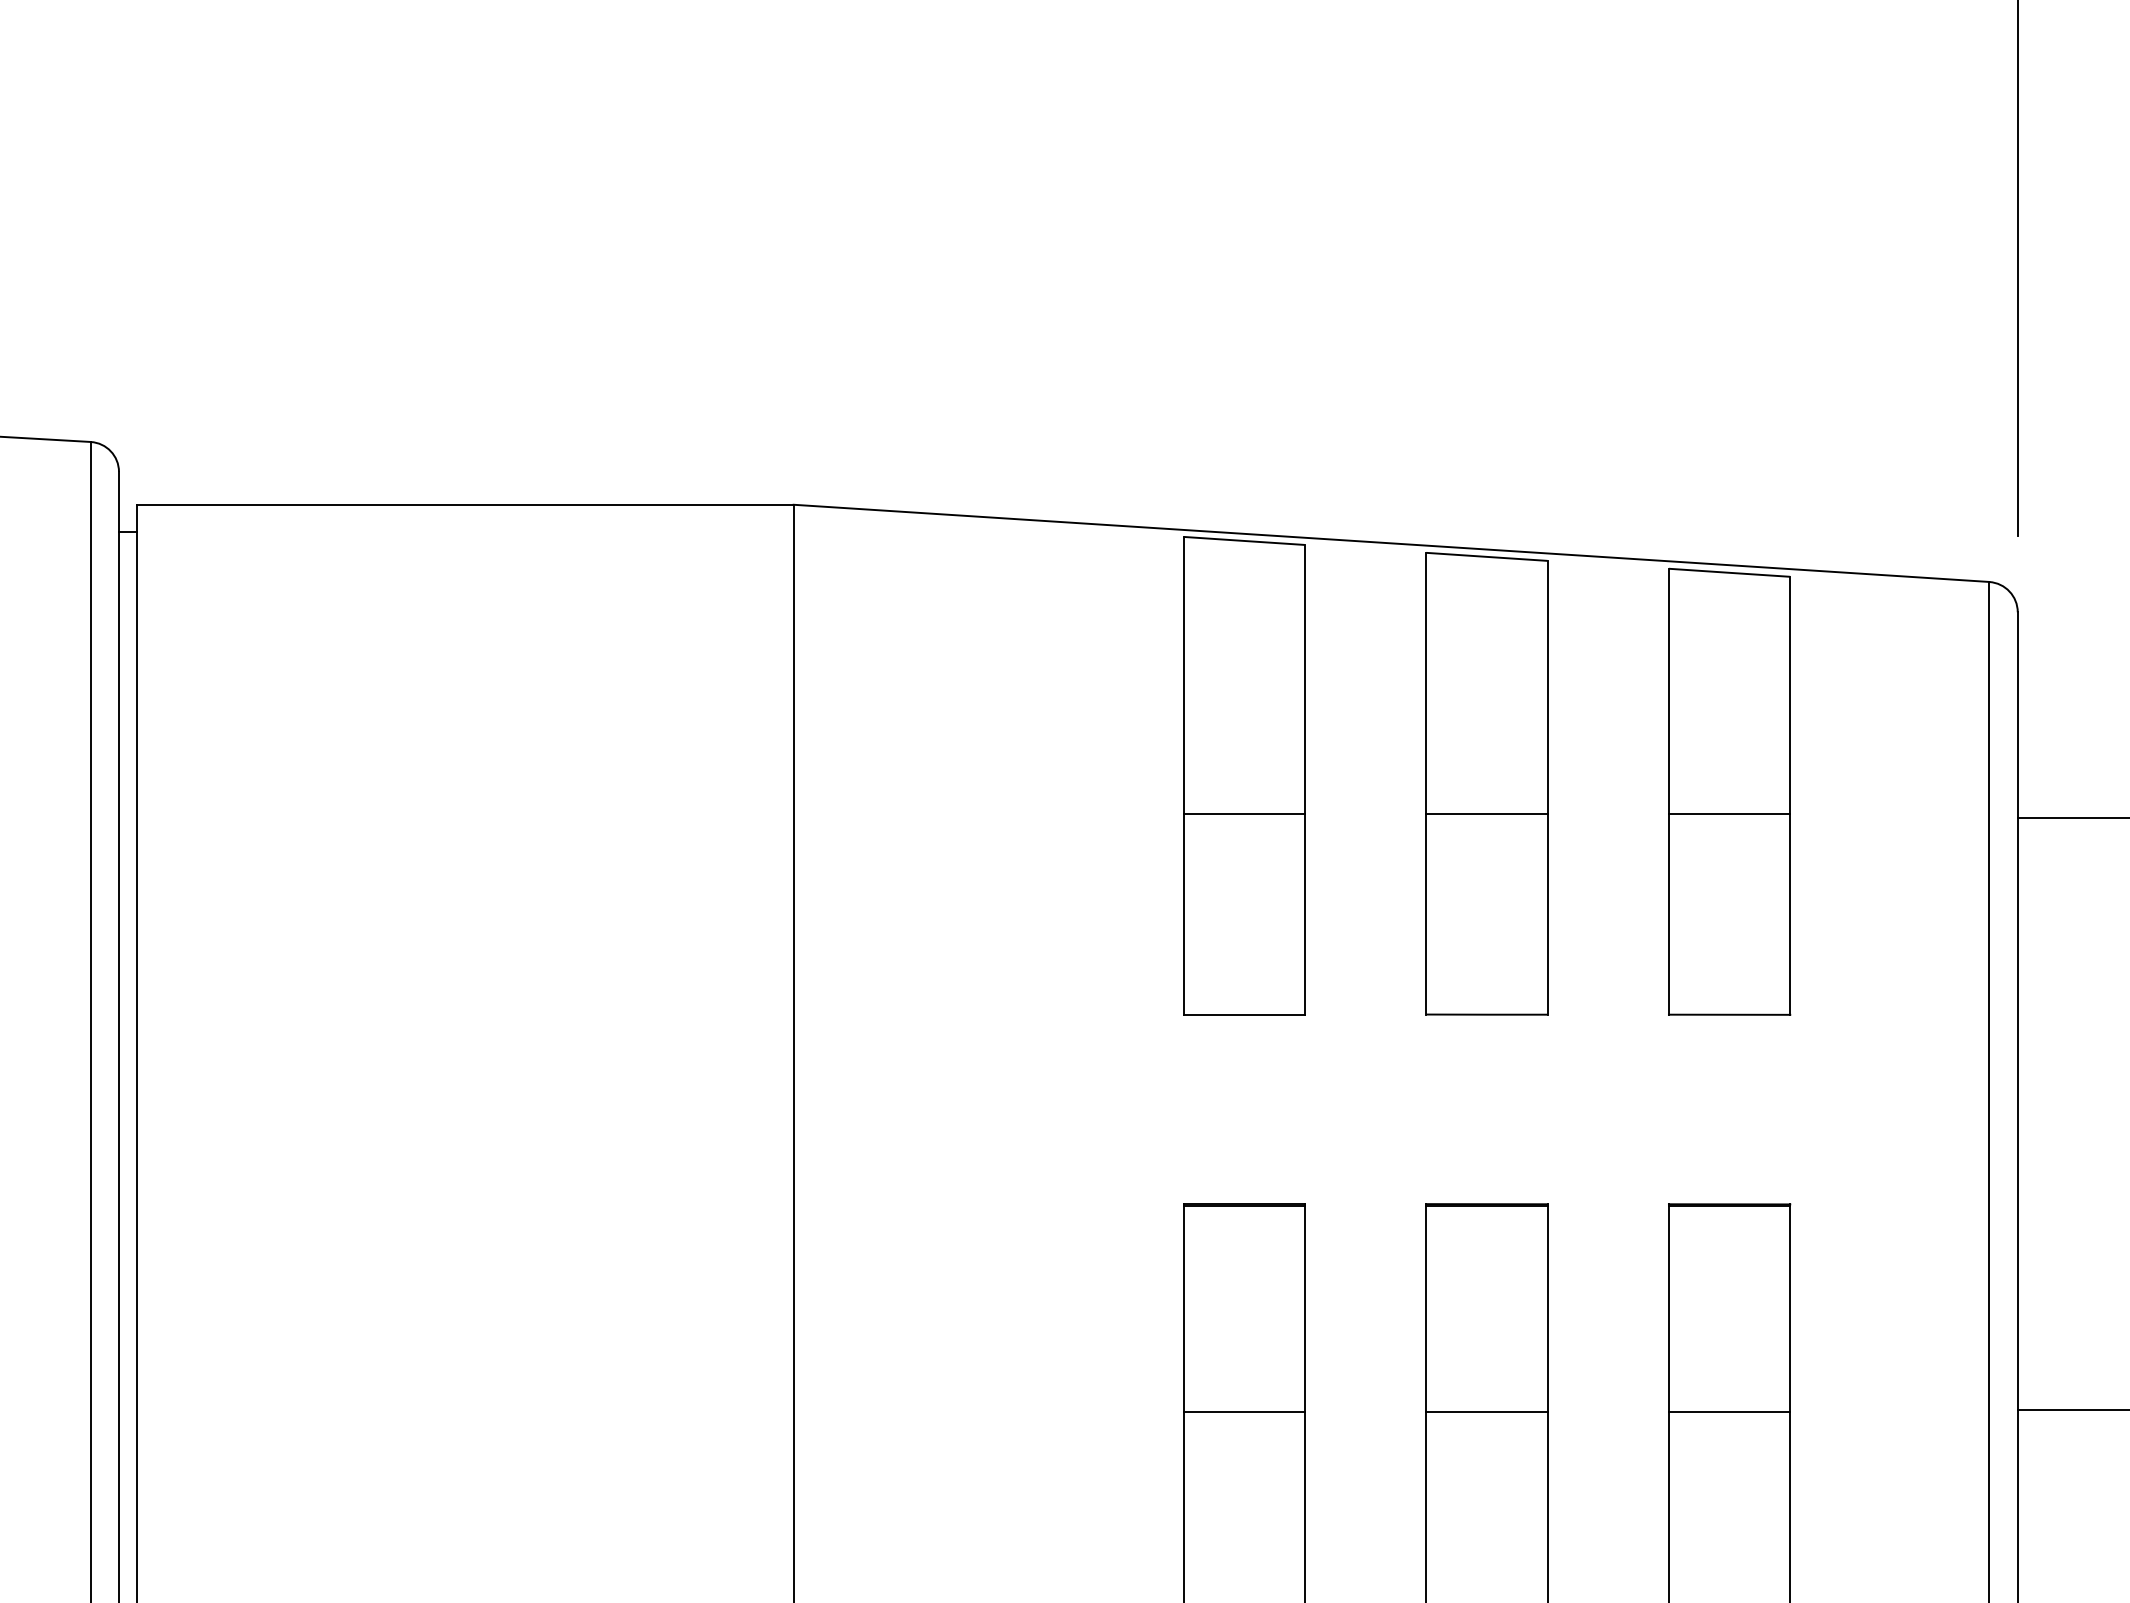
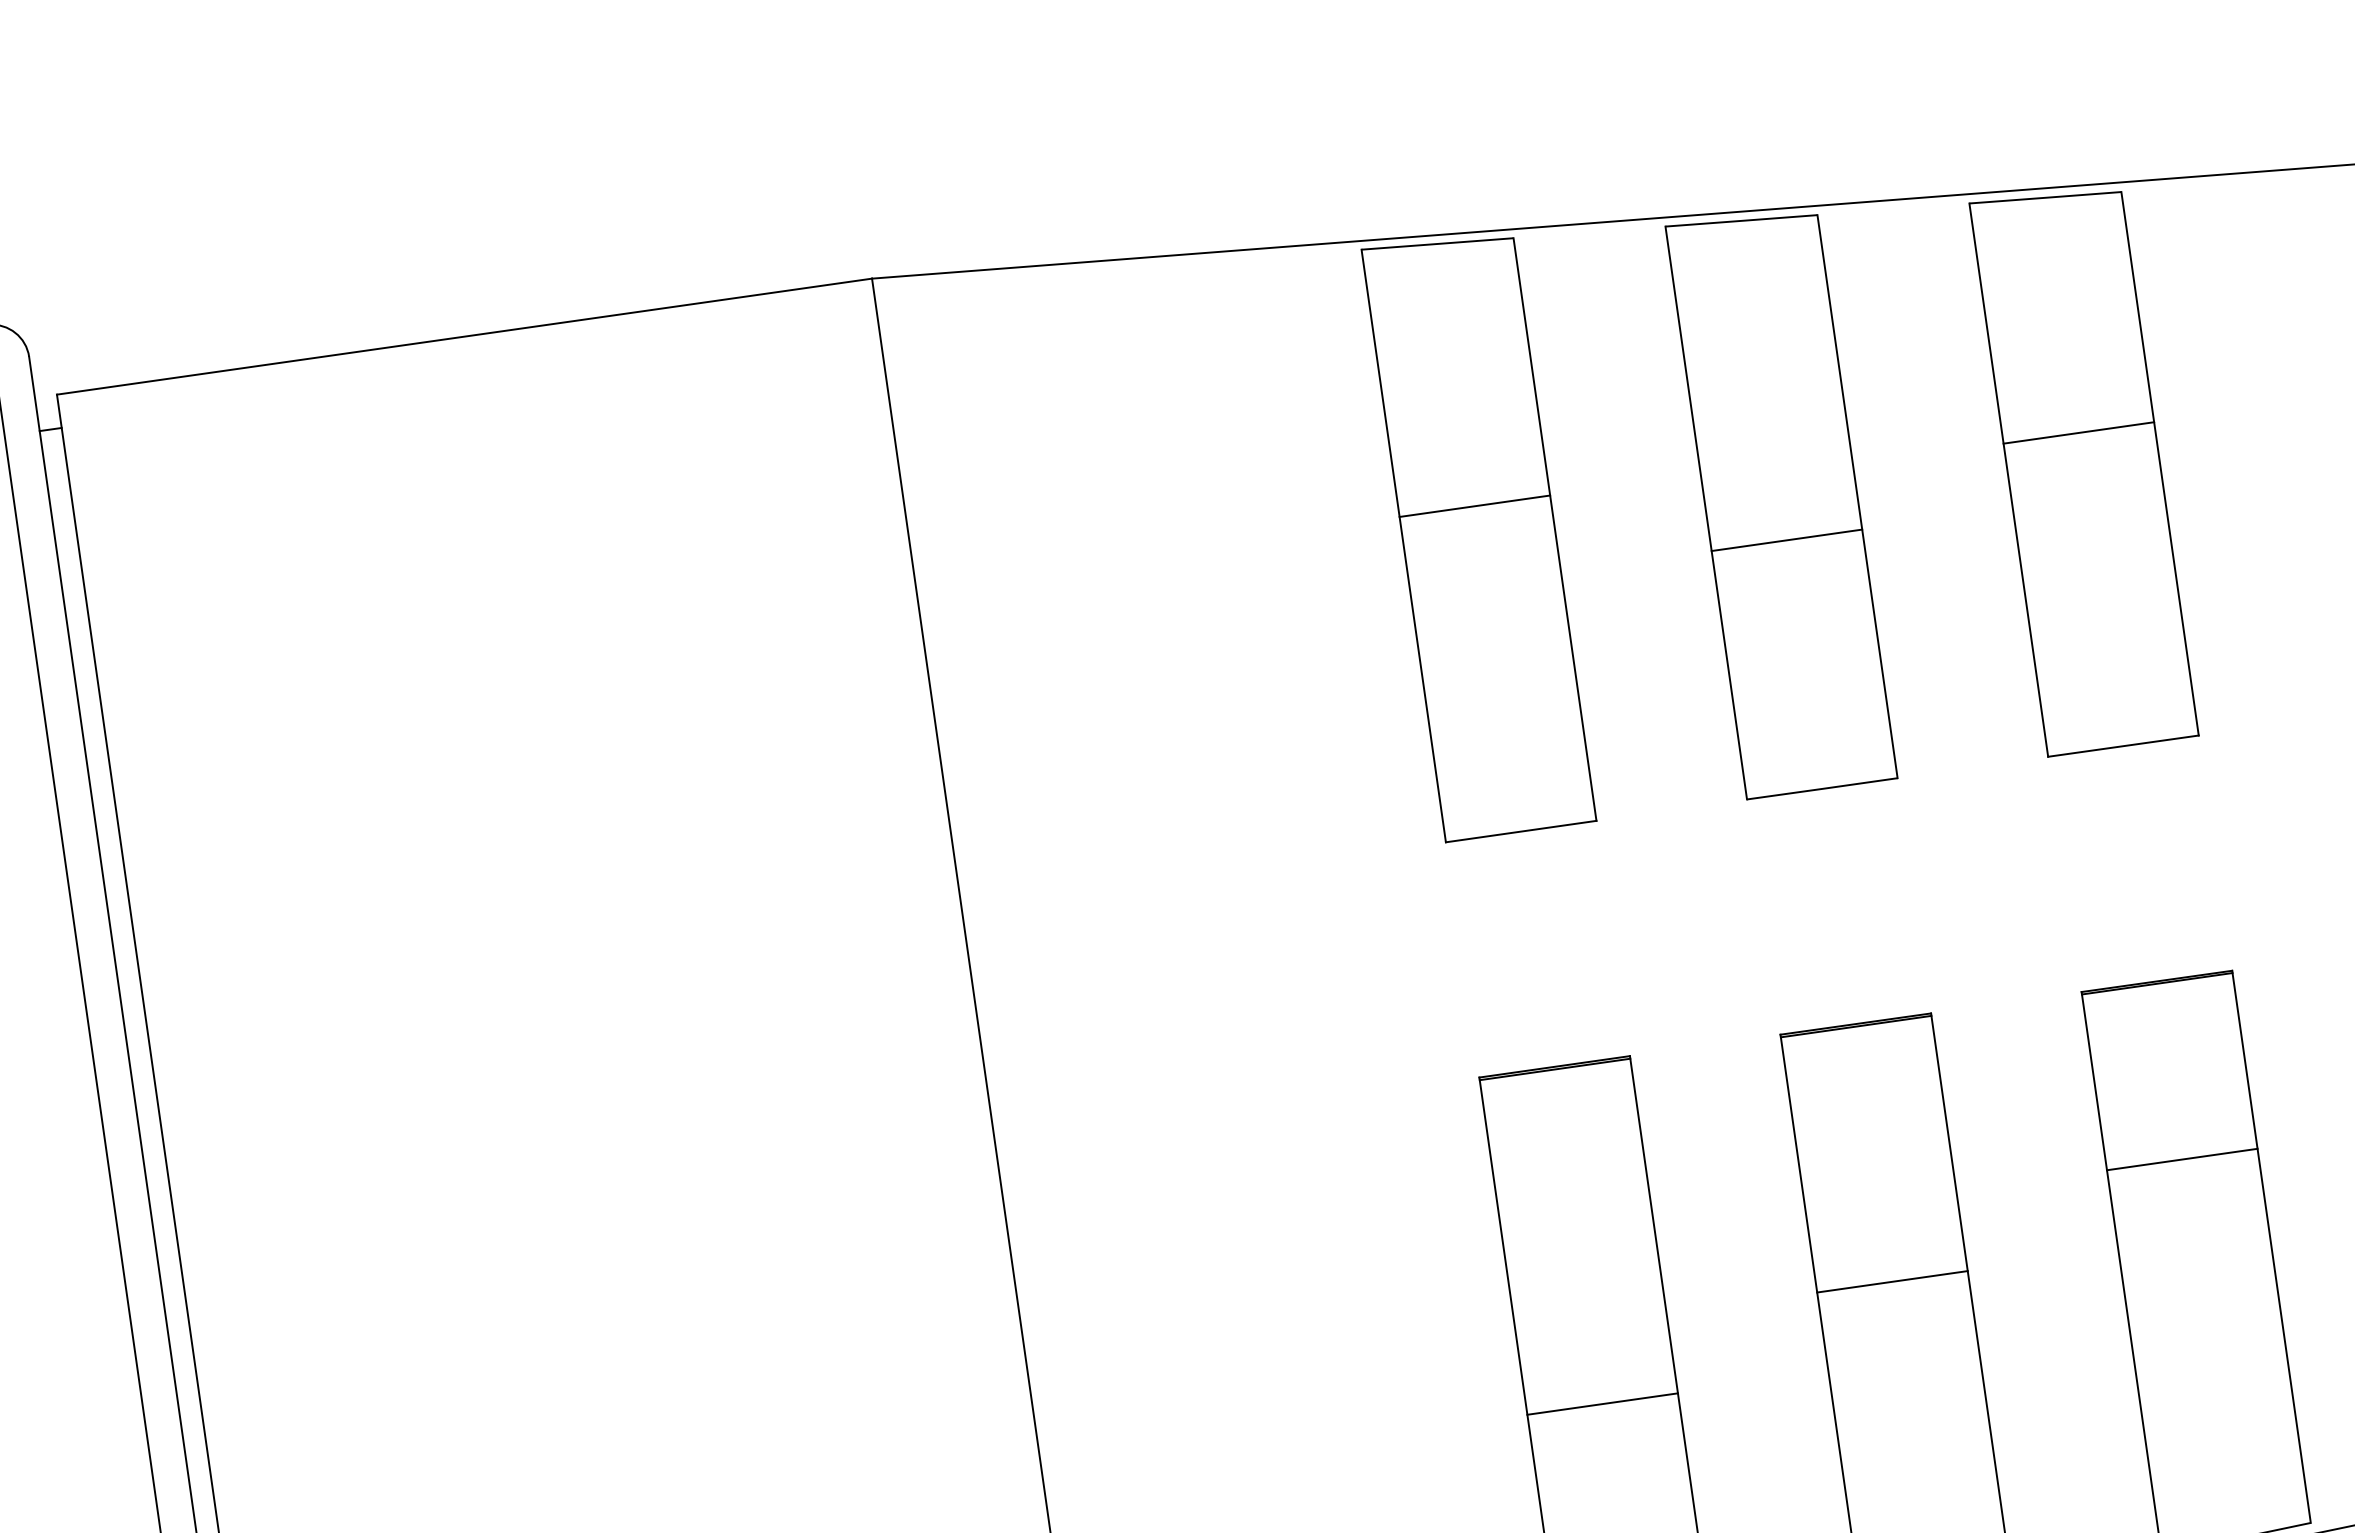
line: (1243, 814) -> (1474, 506), moved
line: (1729, 814) -> (2078, 433), moved
line: (1243, 1411) -> (1601, 1403), moved
line: (1729, 1411) -> (2182, 1159), moved

